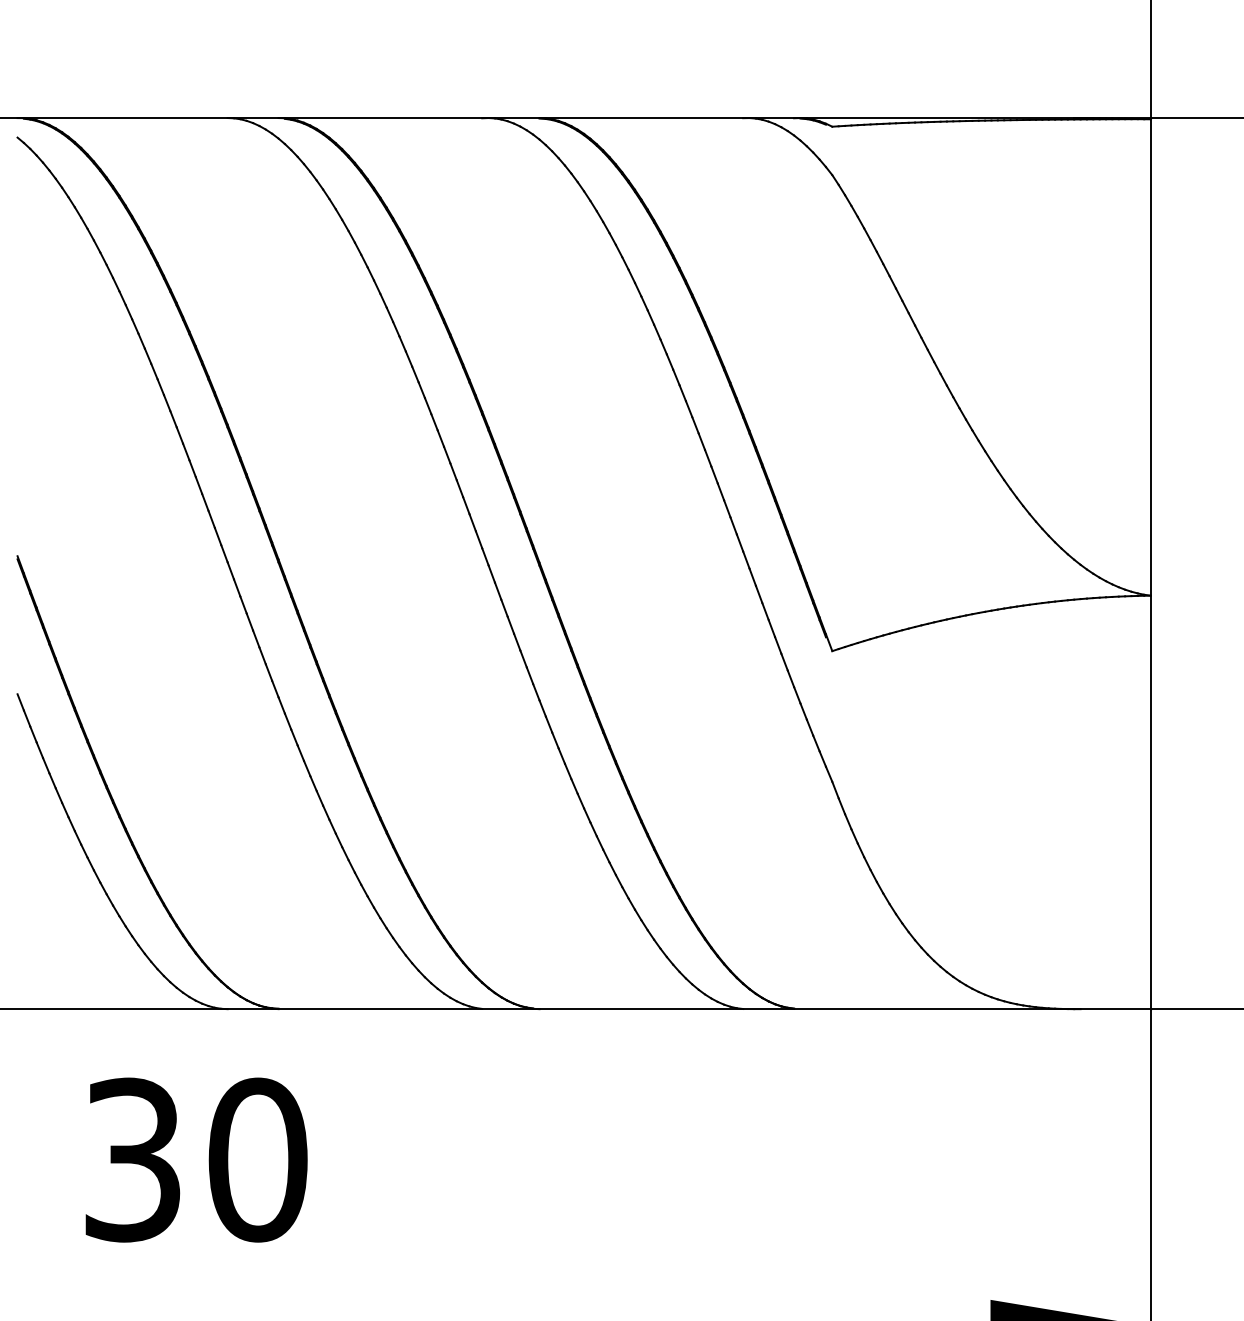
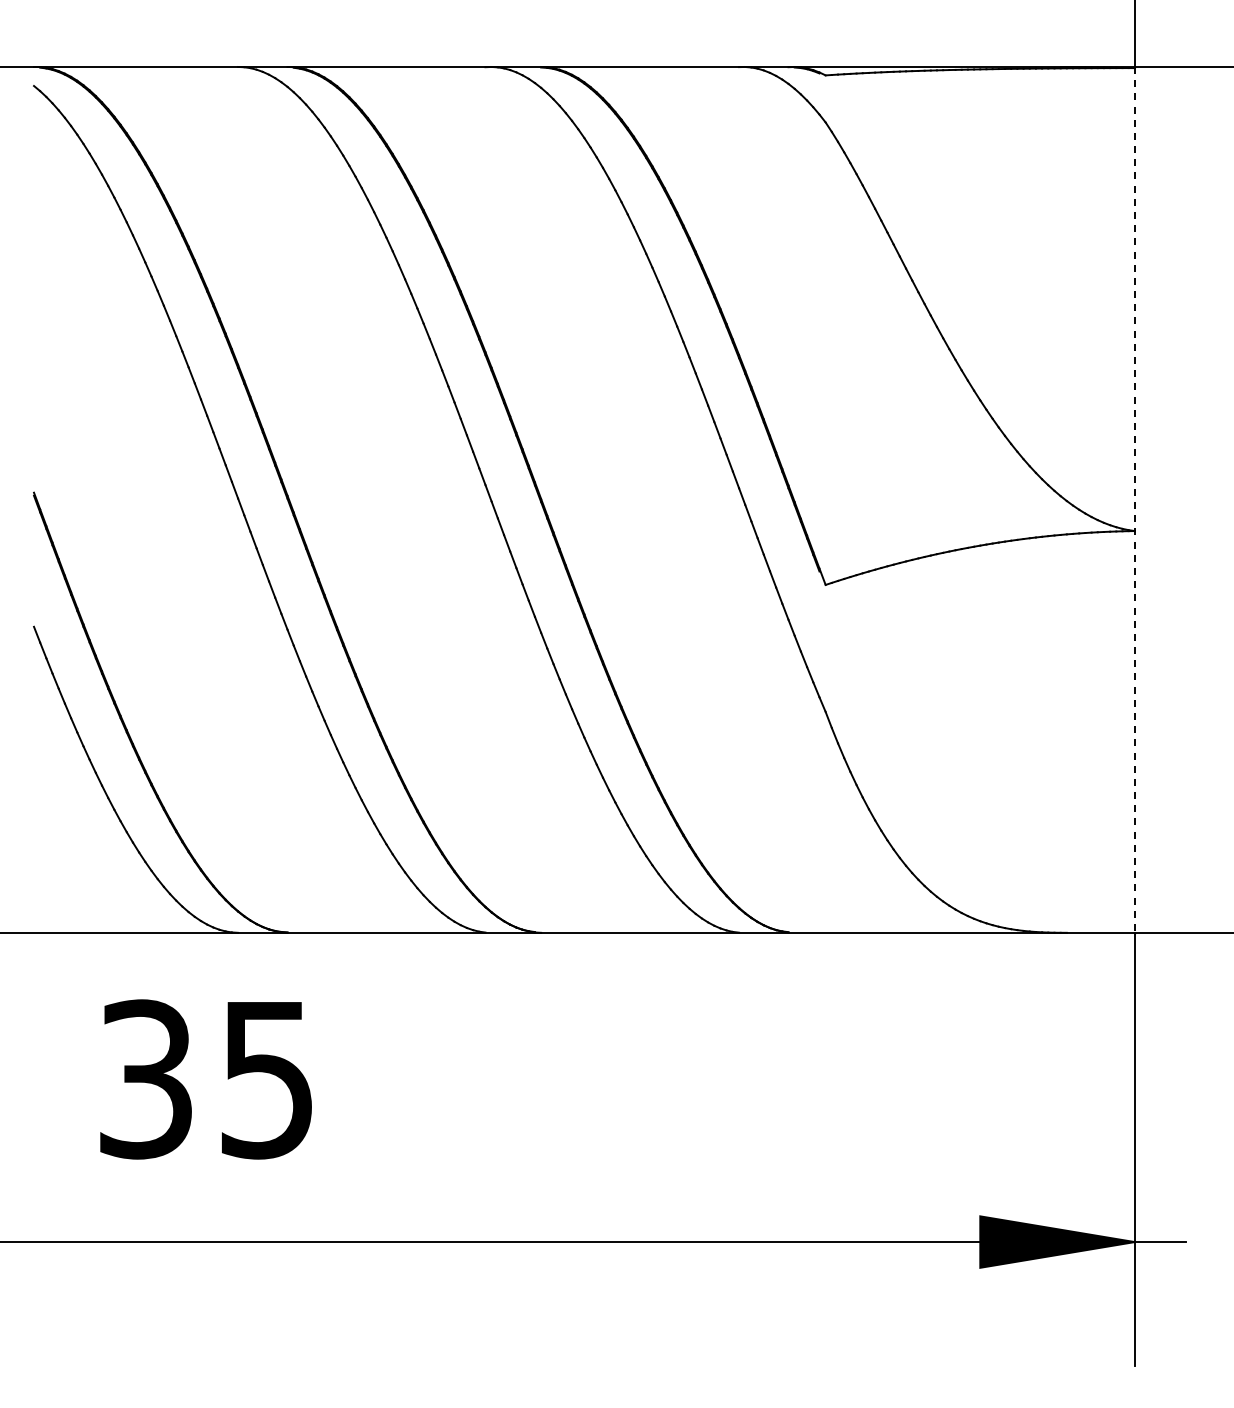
line: (1150, 563) -> (1134, 499), solid -> dashed
text: (257, 1160) -> (267, 1079), 30 -> 35

